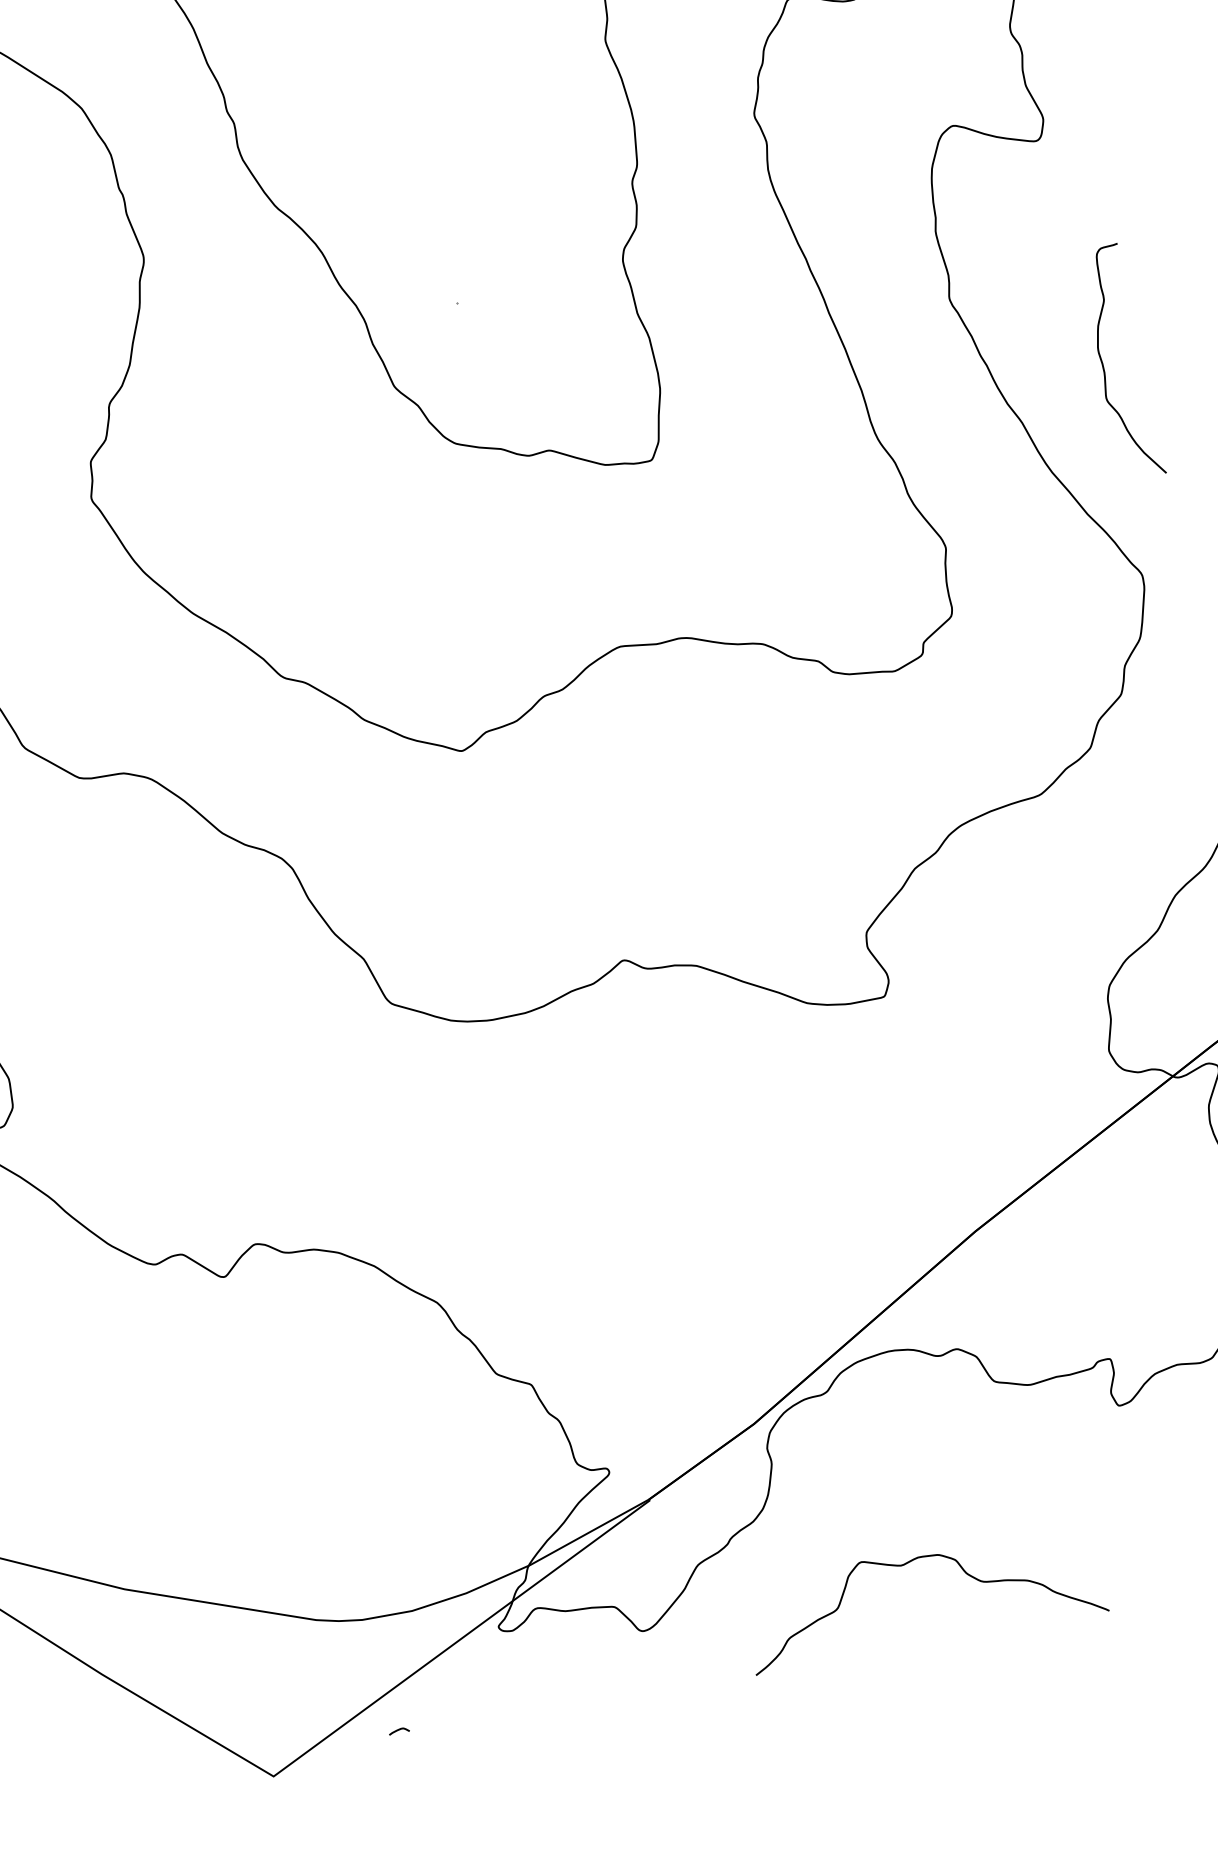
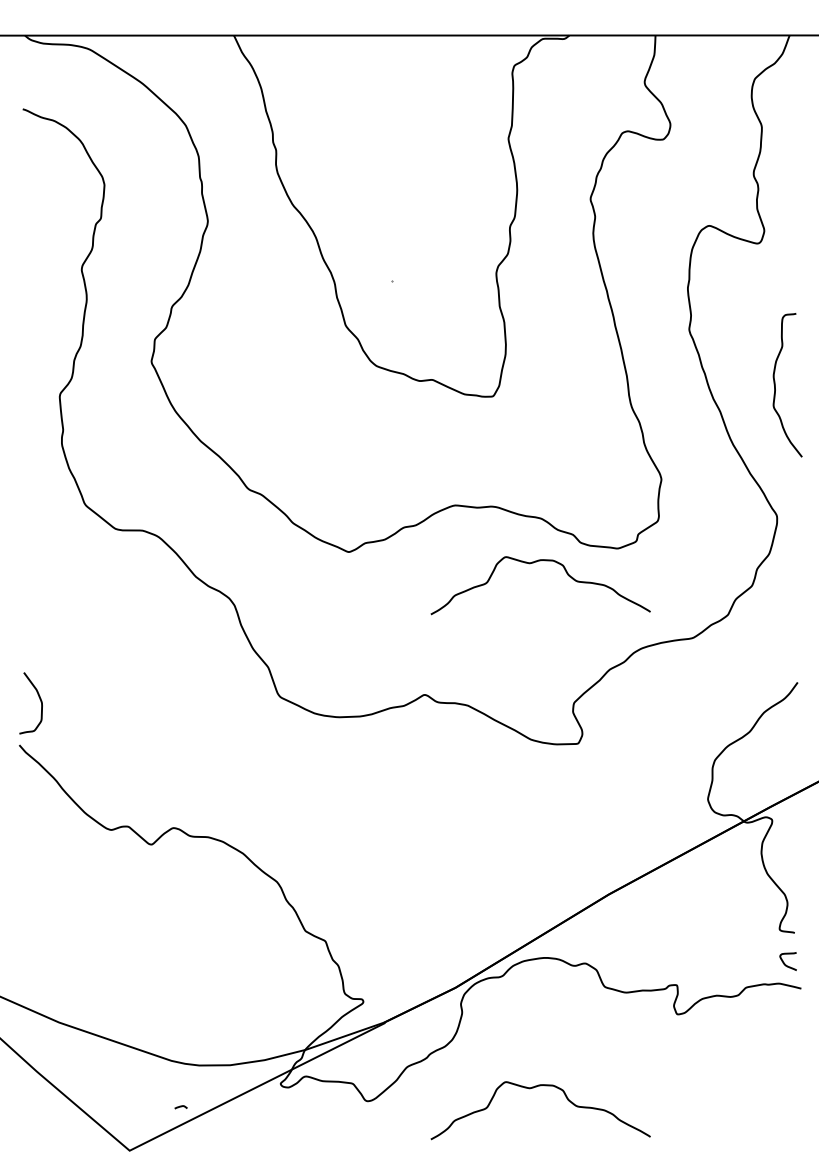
curve: (762, 718) -> (533, 563), added
curve: (398, 1731) -> (180, 1107), moved

